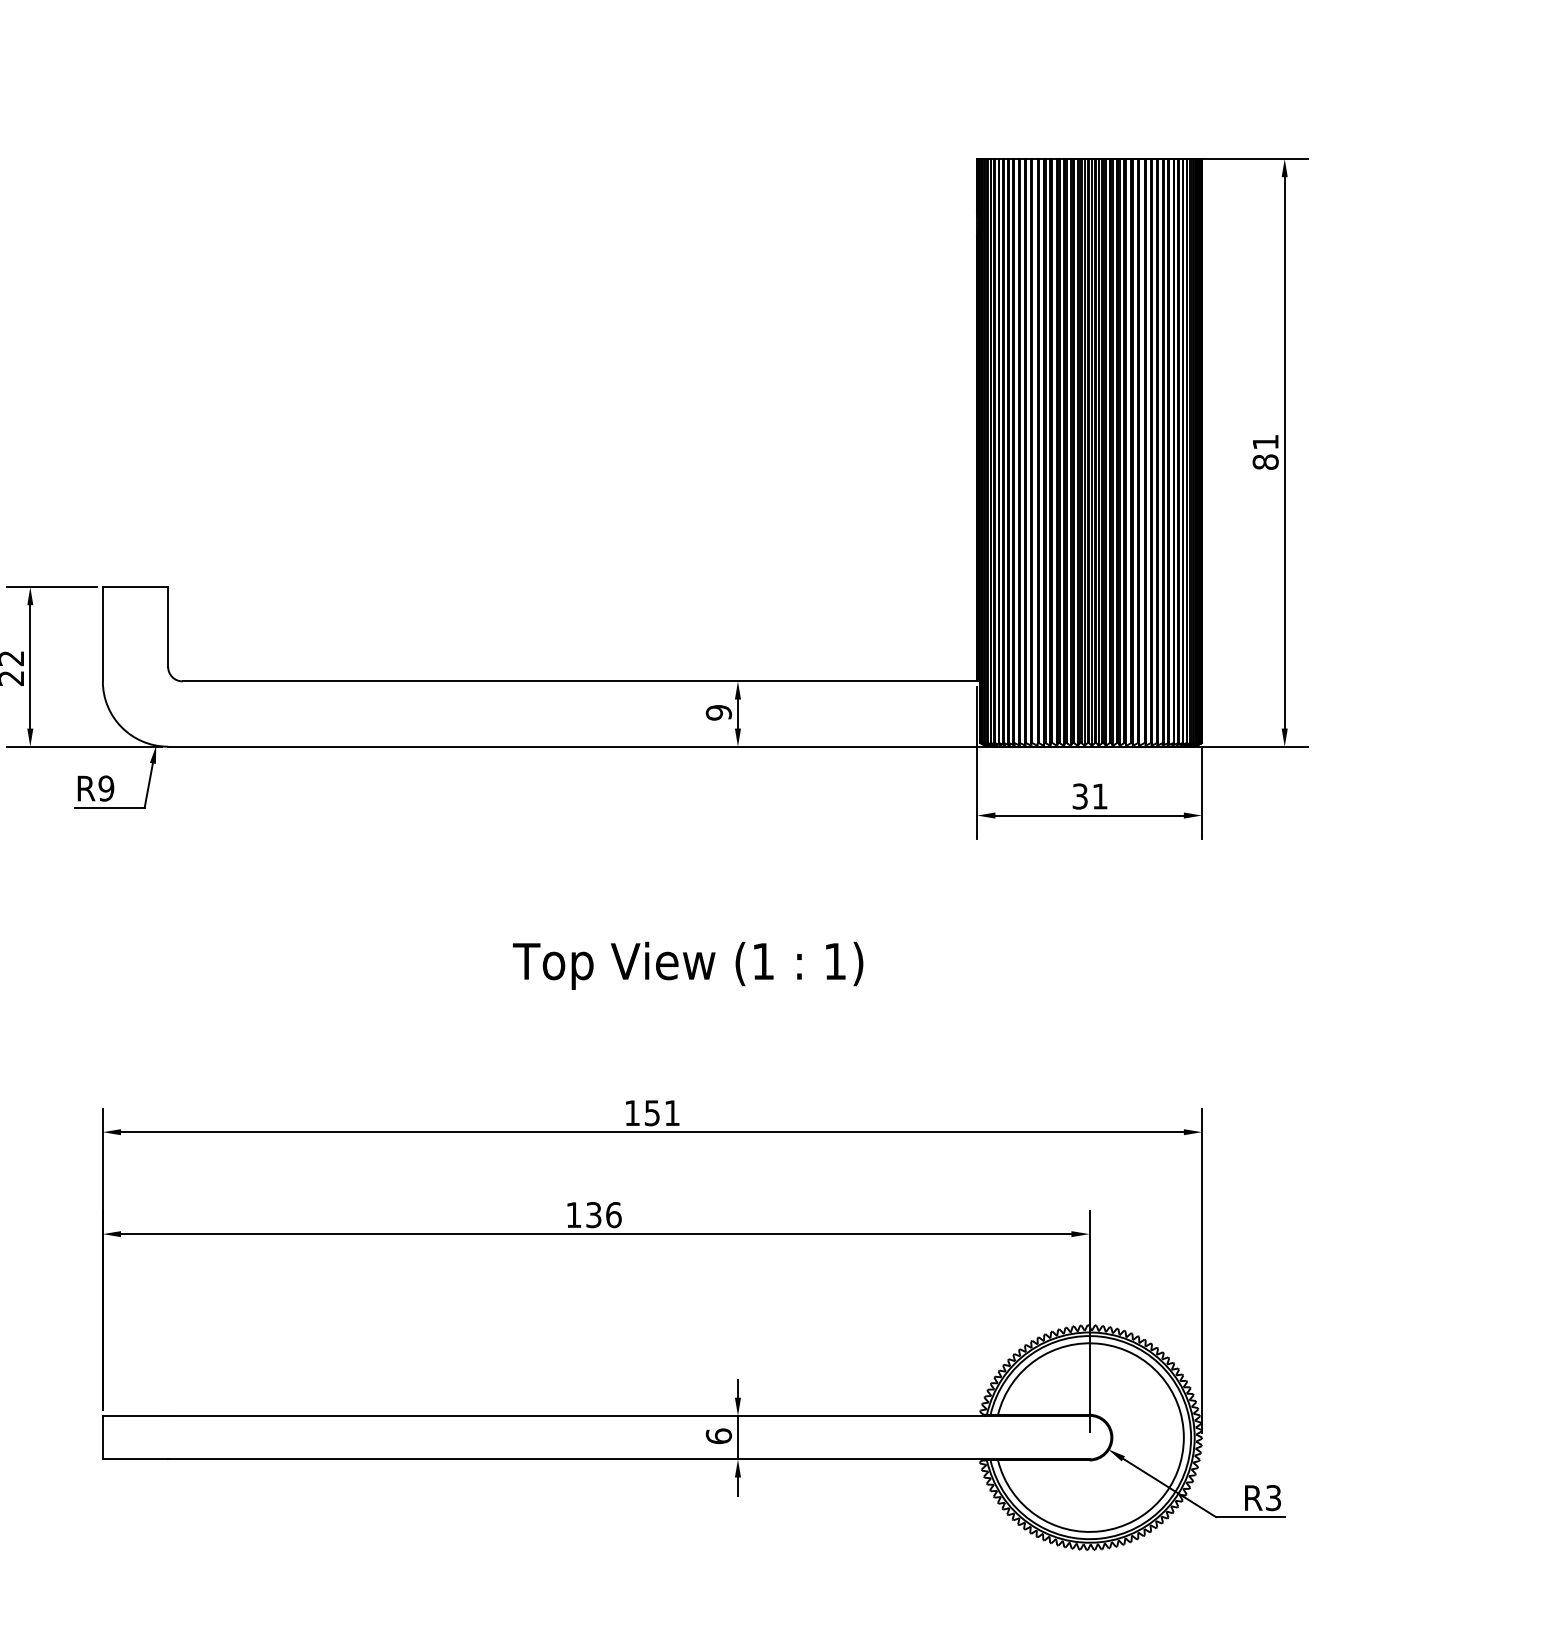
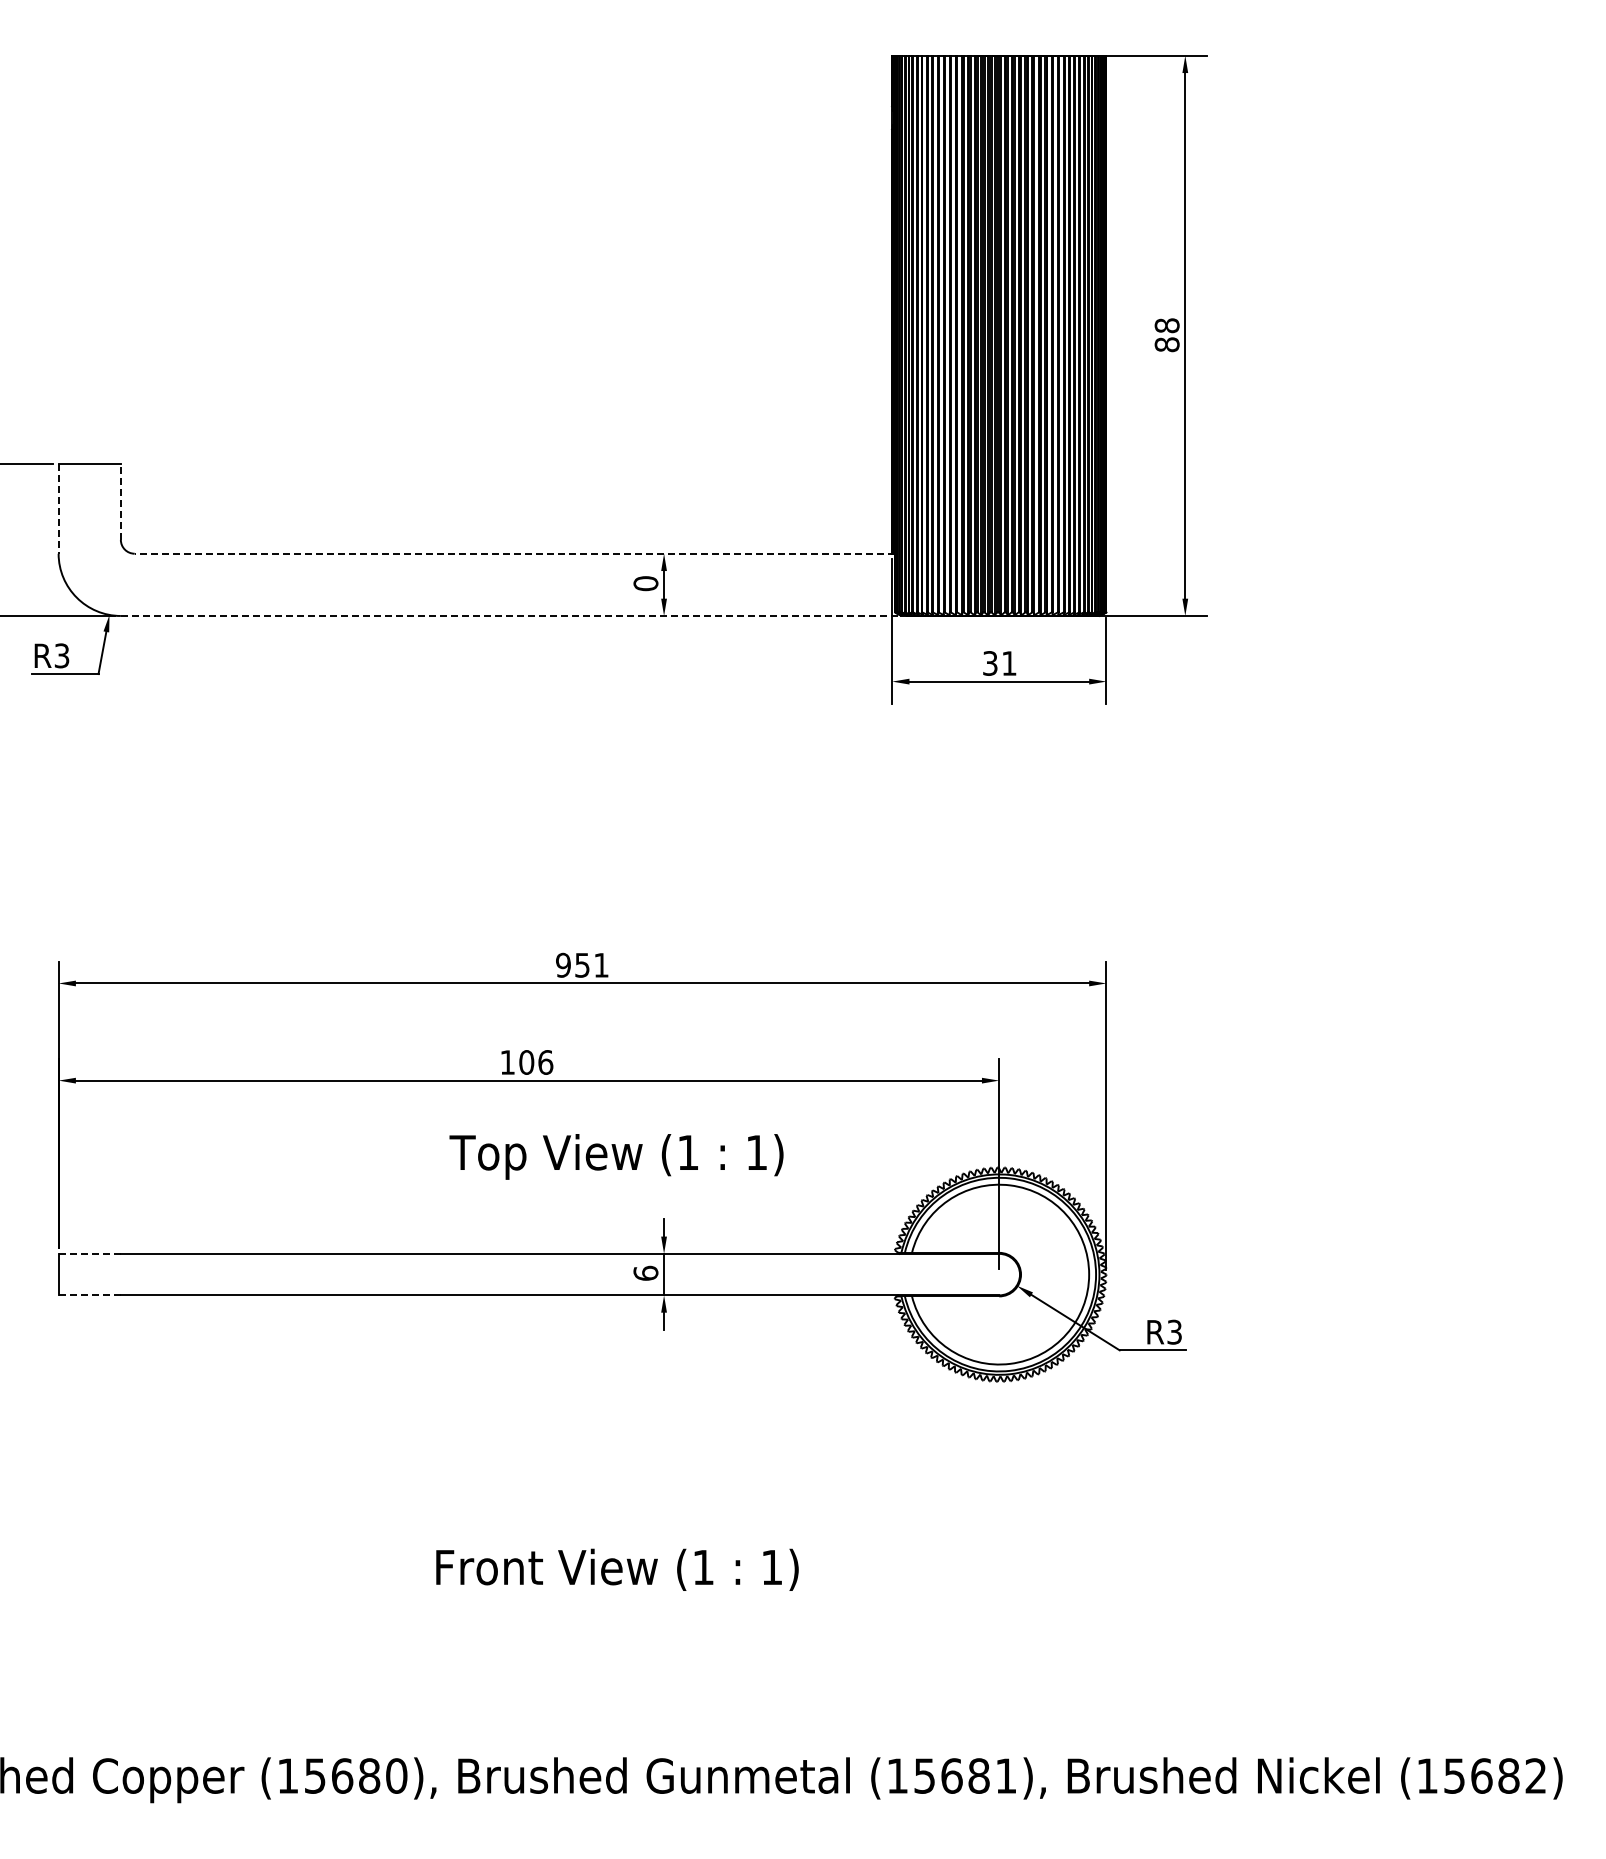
text: (1265, 441) -> (1166, 325), 81 -> 88
line: (167, 626) -> (120, 501), solid -> dashed
line: (102, 633) -> (58, 508), solid -> dashed
line: (581, 681) -> (514, 553), solid -> dashed
text: (718, 712) -> (645, 583), 9 -> 0
line: (577, 746) -> (511, 615), solid -> dashed
text: (105, 788) -> (61, 655), R9 -> R3
text: (688, 965) -> (616, 1156), moved
text: (632, 1112) -> (563, 964), 151 -> 951
text: (593, 1215) -> (526, 1062), 136 -> 106
line: (135, 1415) -> (89, 1253), solid -> dashed
line: (135, 1459) -> (89, 1295), solid -> dashed

